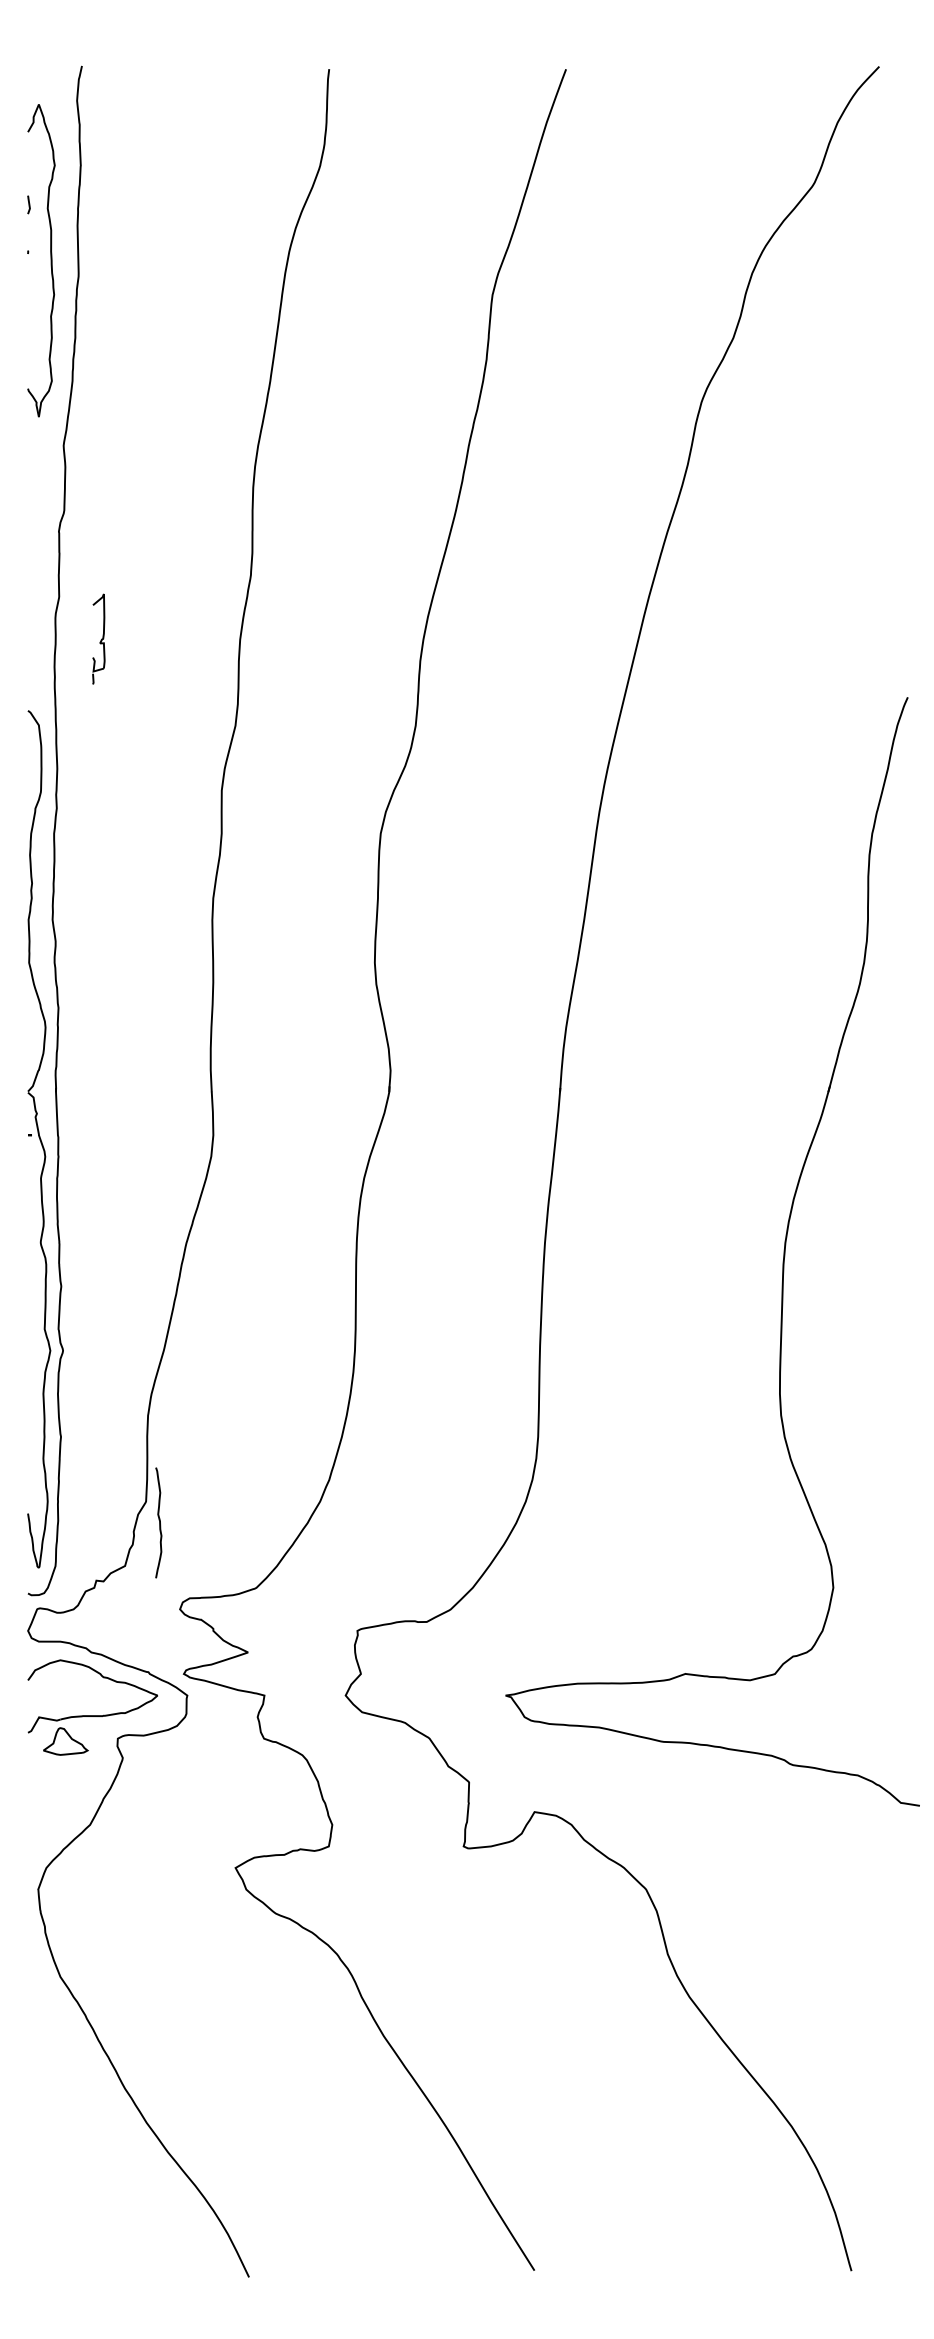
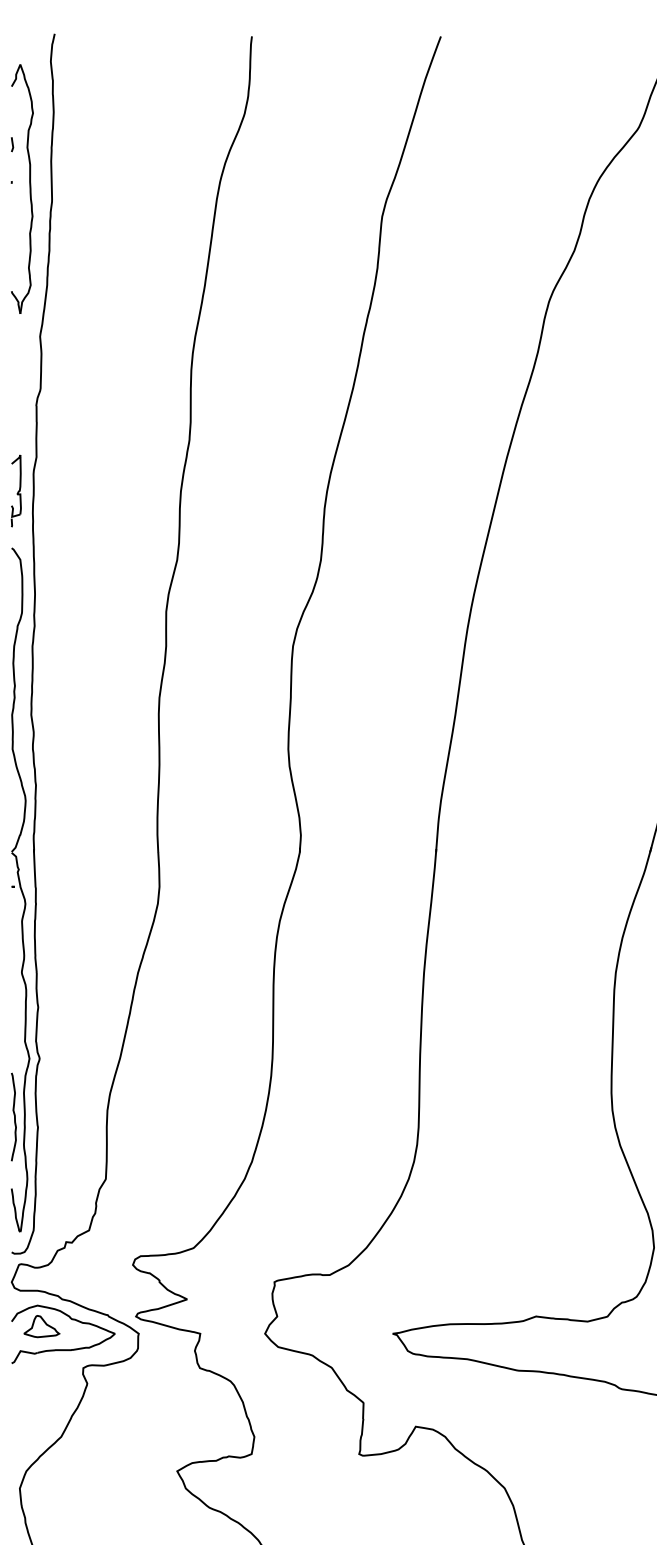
part: (98, 638) -> (16, 490), moved
curve: (159, 1522) -> (14, 1116), moved
part: (65, 1741) -> (41, 1326), moved

